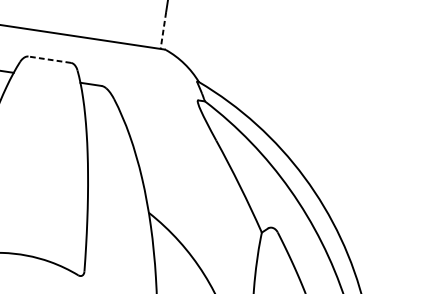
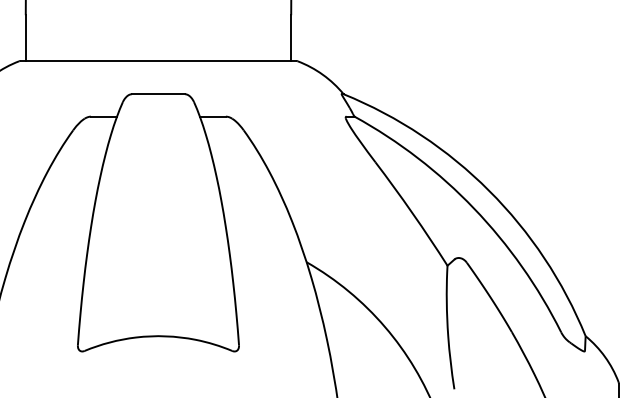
line: (163, 30) -> (291, 38), dashed -> solid
line: (48, 59) -> (157, 94), dashed -> solid

